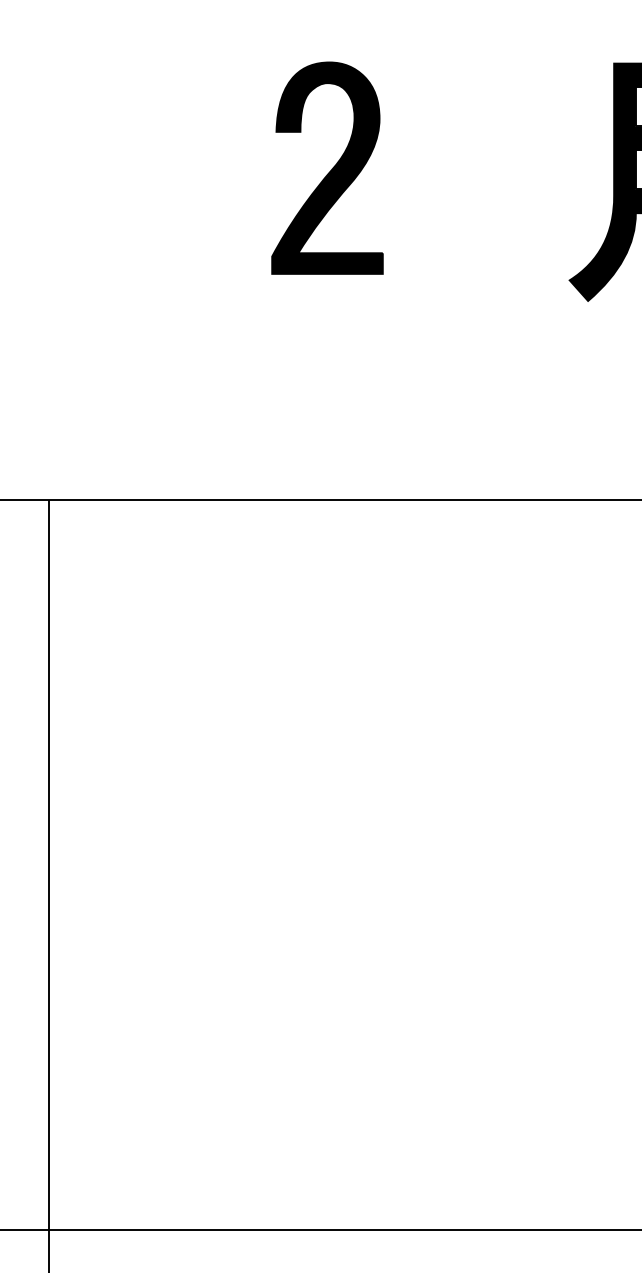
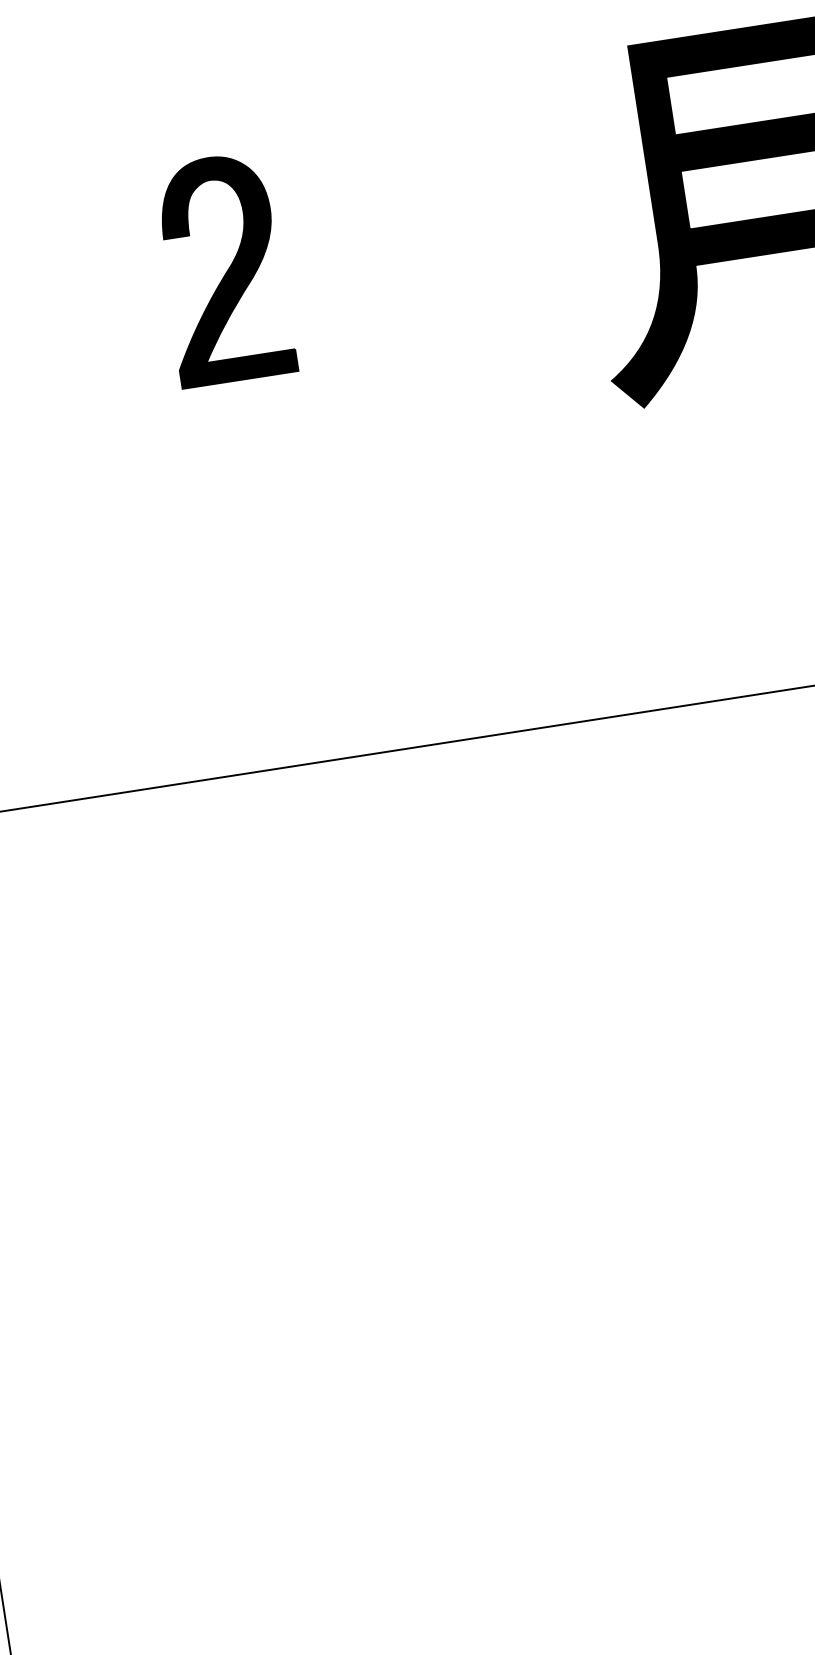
part: (327, 167) -> (223, 268), size x0.7

